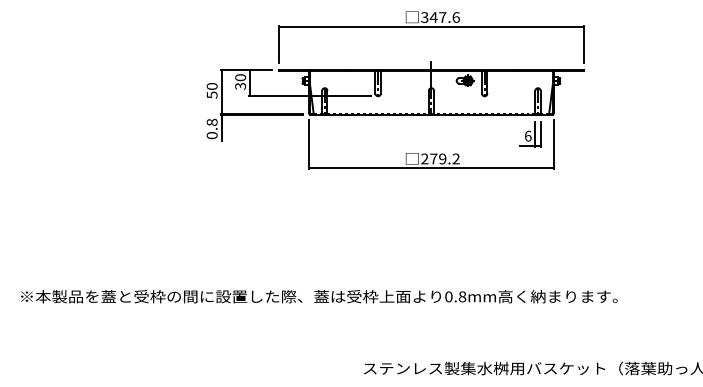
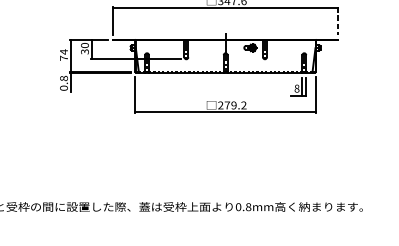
line: (583, 44) -> (337, 21), solid -> dashed
text: (211, 90) -> (63, 54), 50 -> 74
text: (528, 135) -> (297, 88), 6 -> 8

